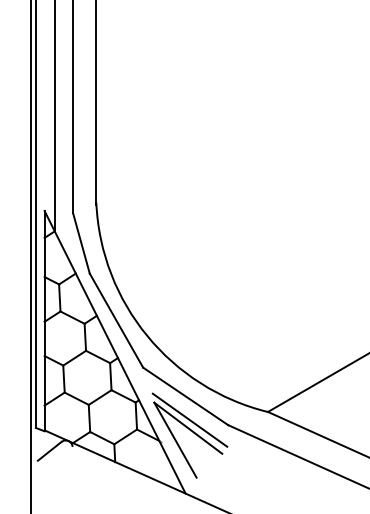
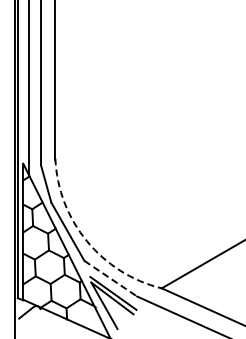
arc: (146, 336) -> (86, 241), solid -> dashed
line: (185, 396) -> (110, 278), solid -> dashed

